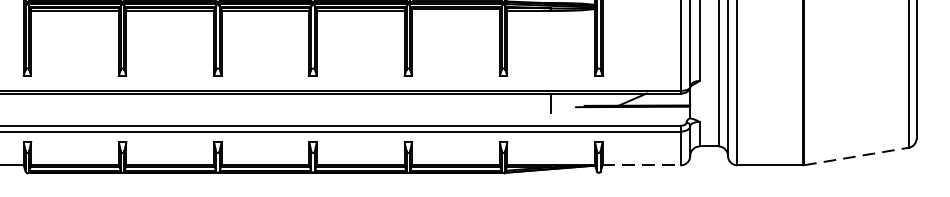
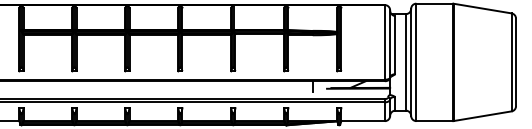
line: (858, 157) -> (483, 116), dashed -> solid
line: (642, 165) -> (363, 121), dashed -> solid

